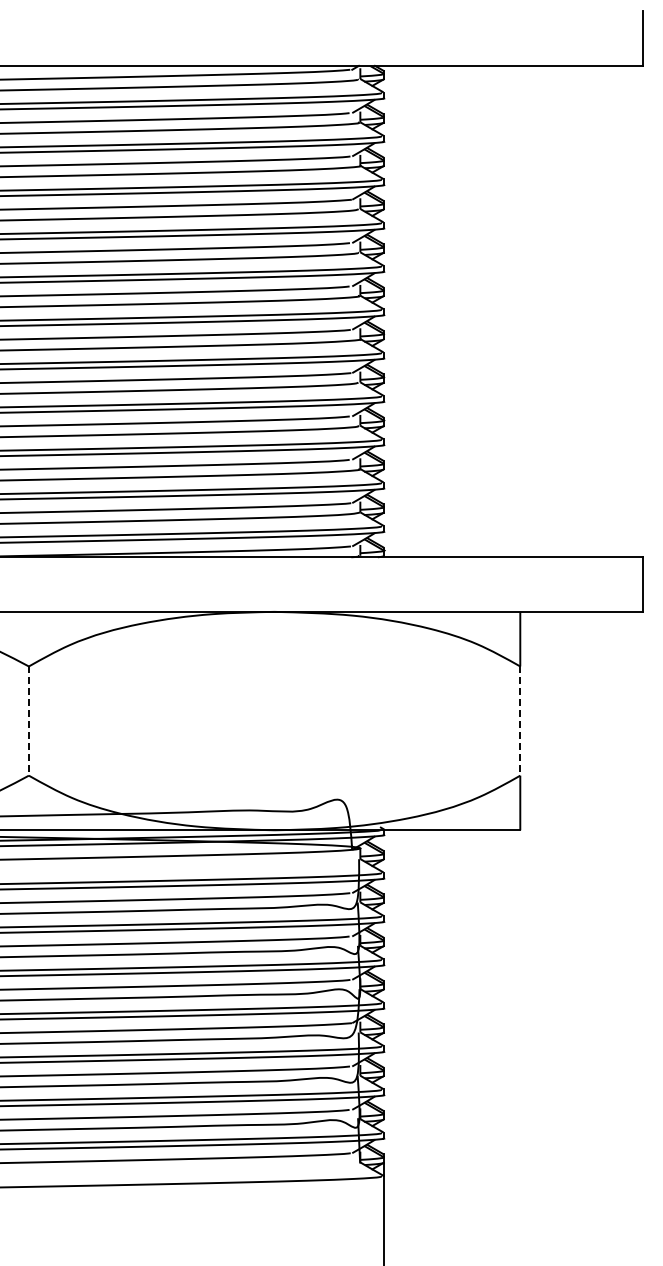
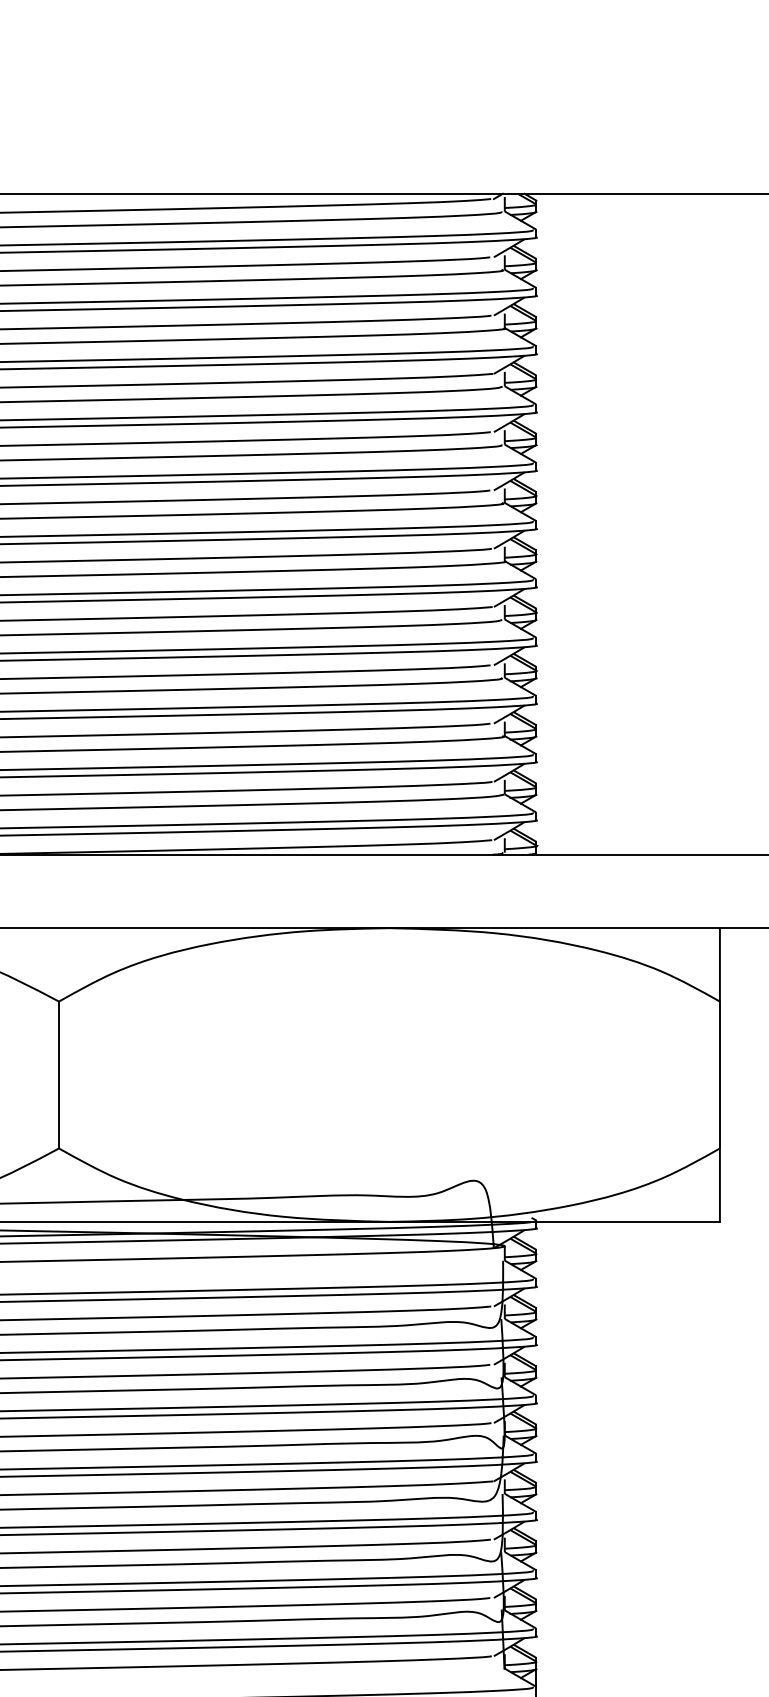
line: (28, 721) -> (58, 1075), dashed -> solid
line: (520, 721) -> (720, 1075), dashed -> solid

